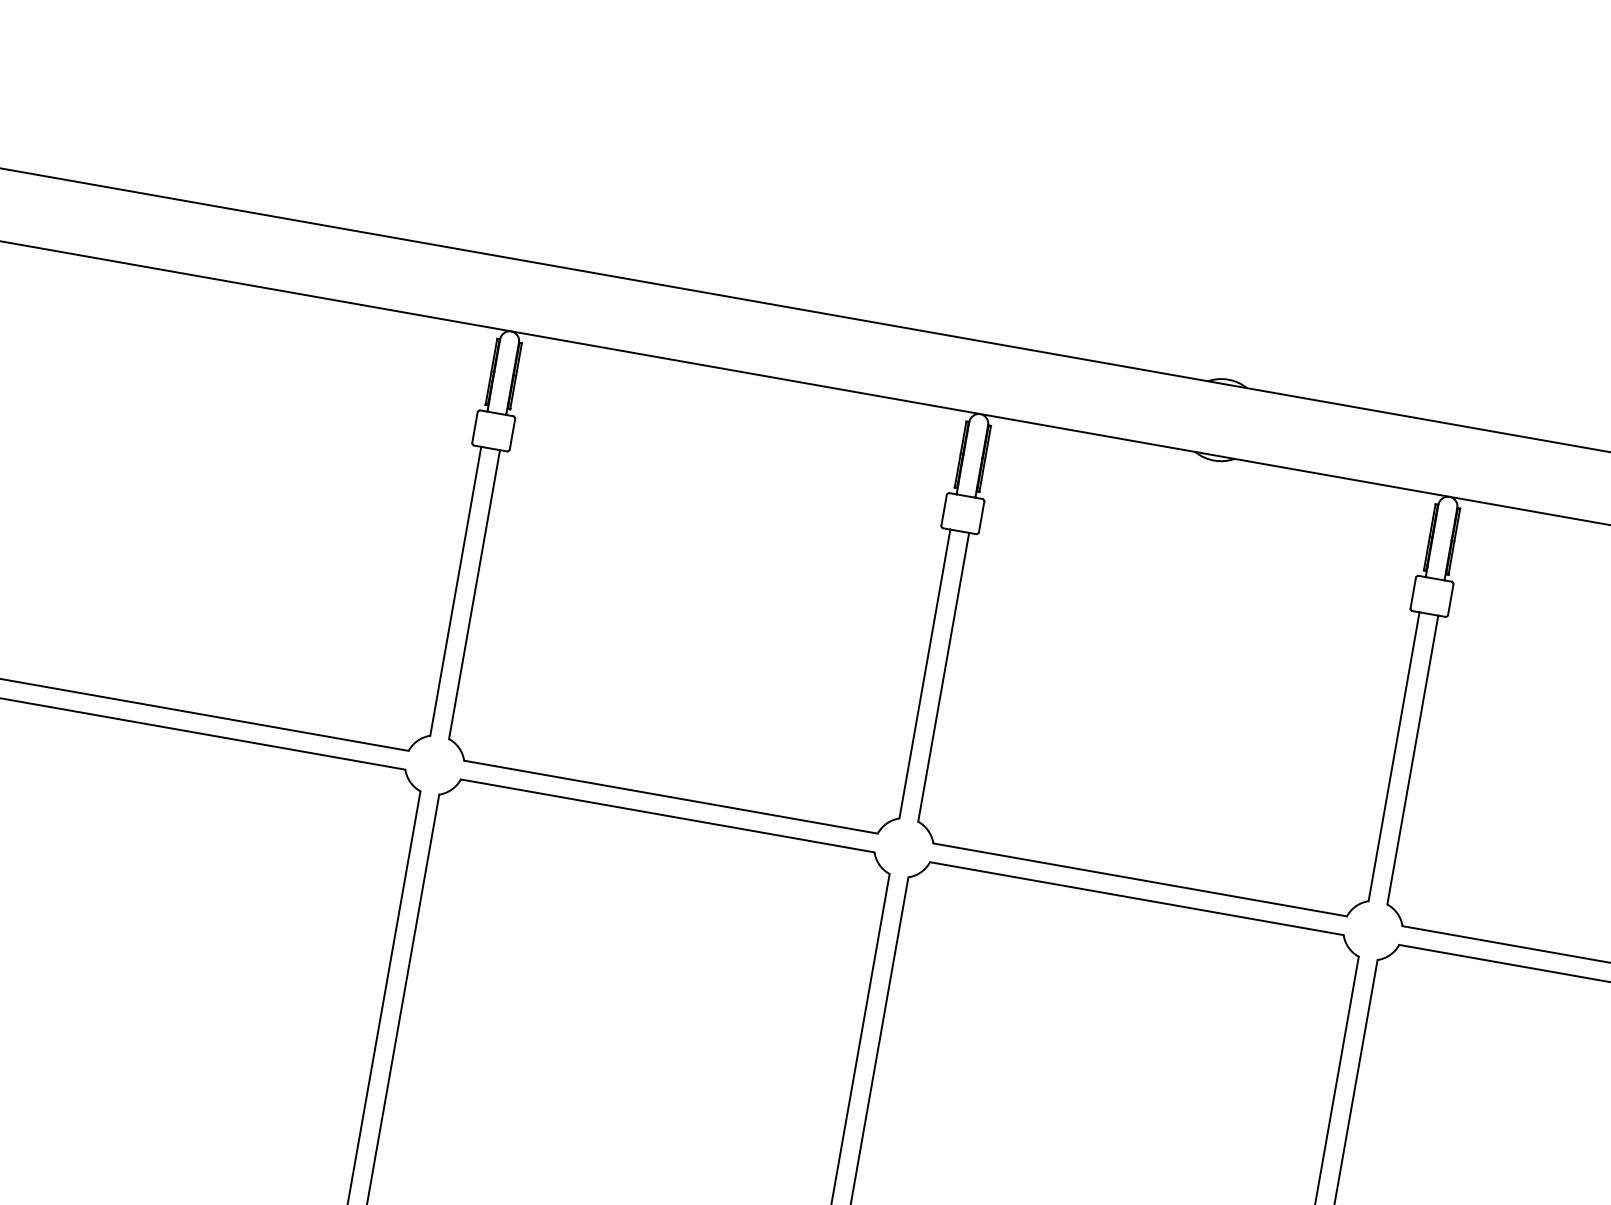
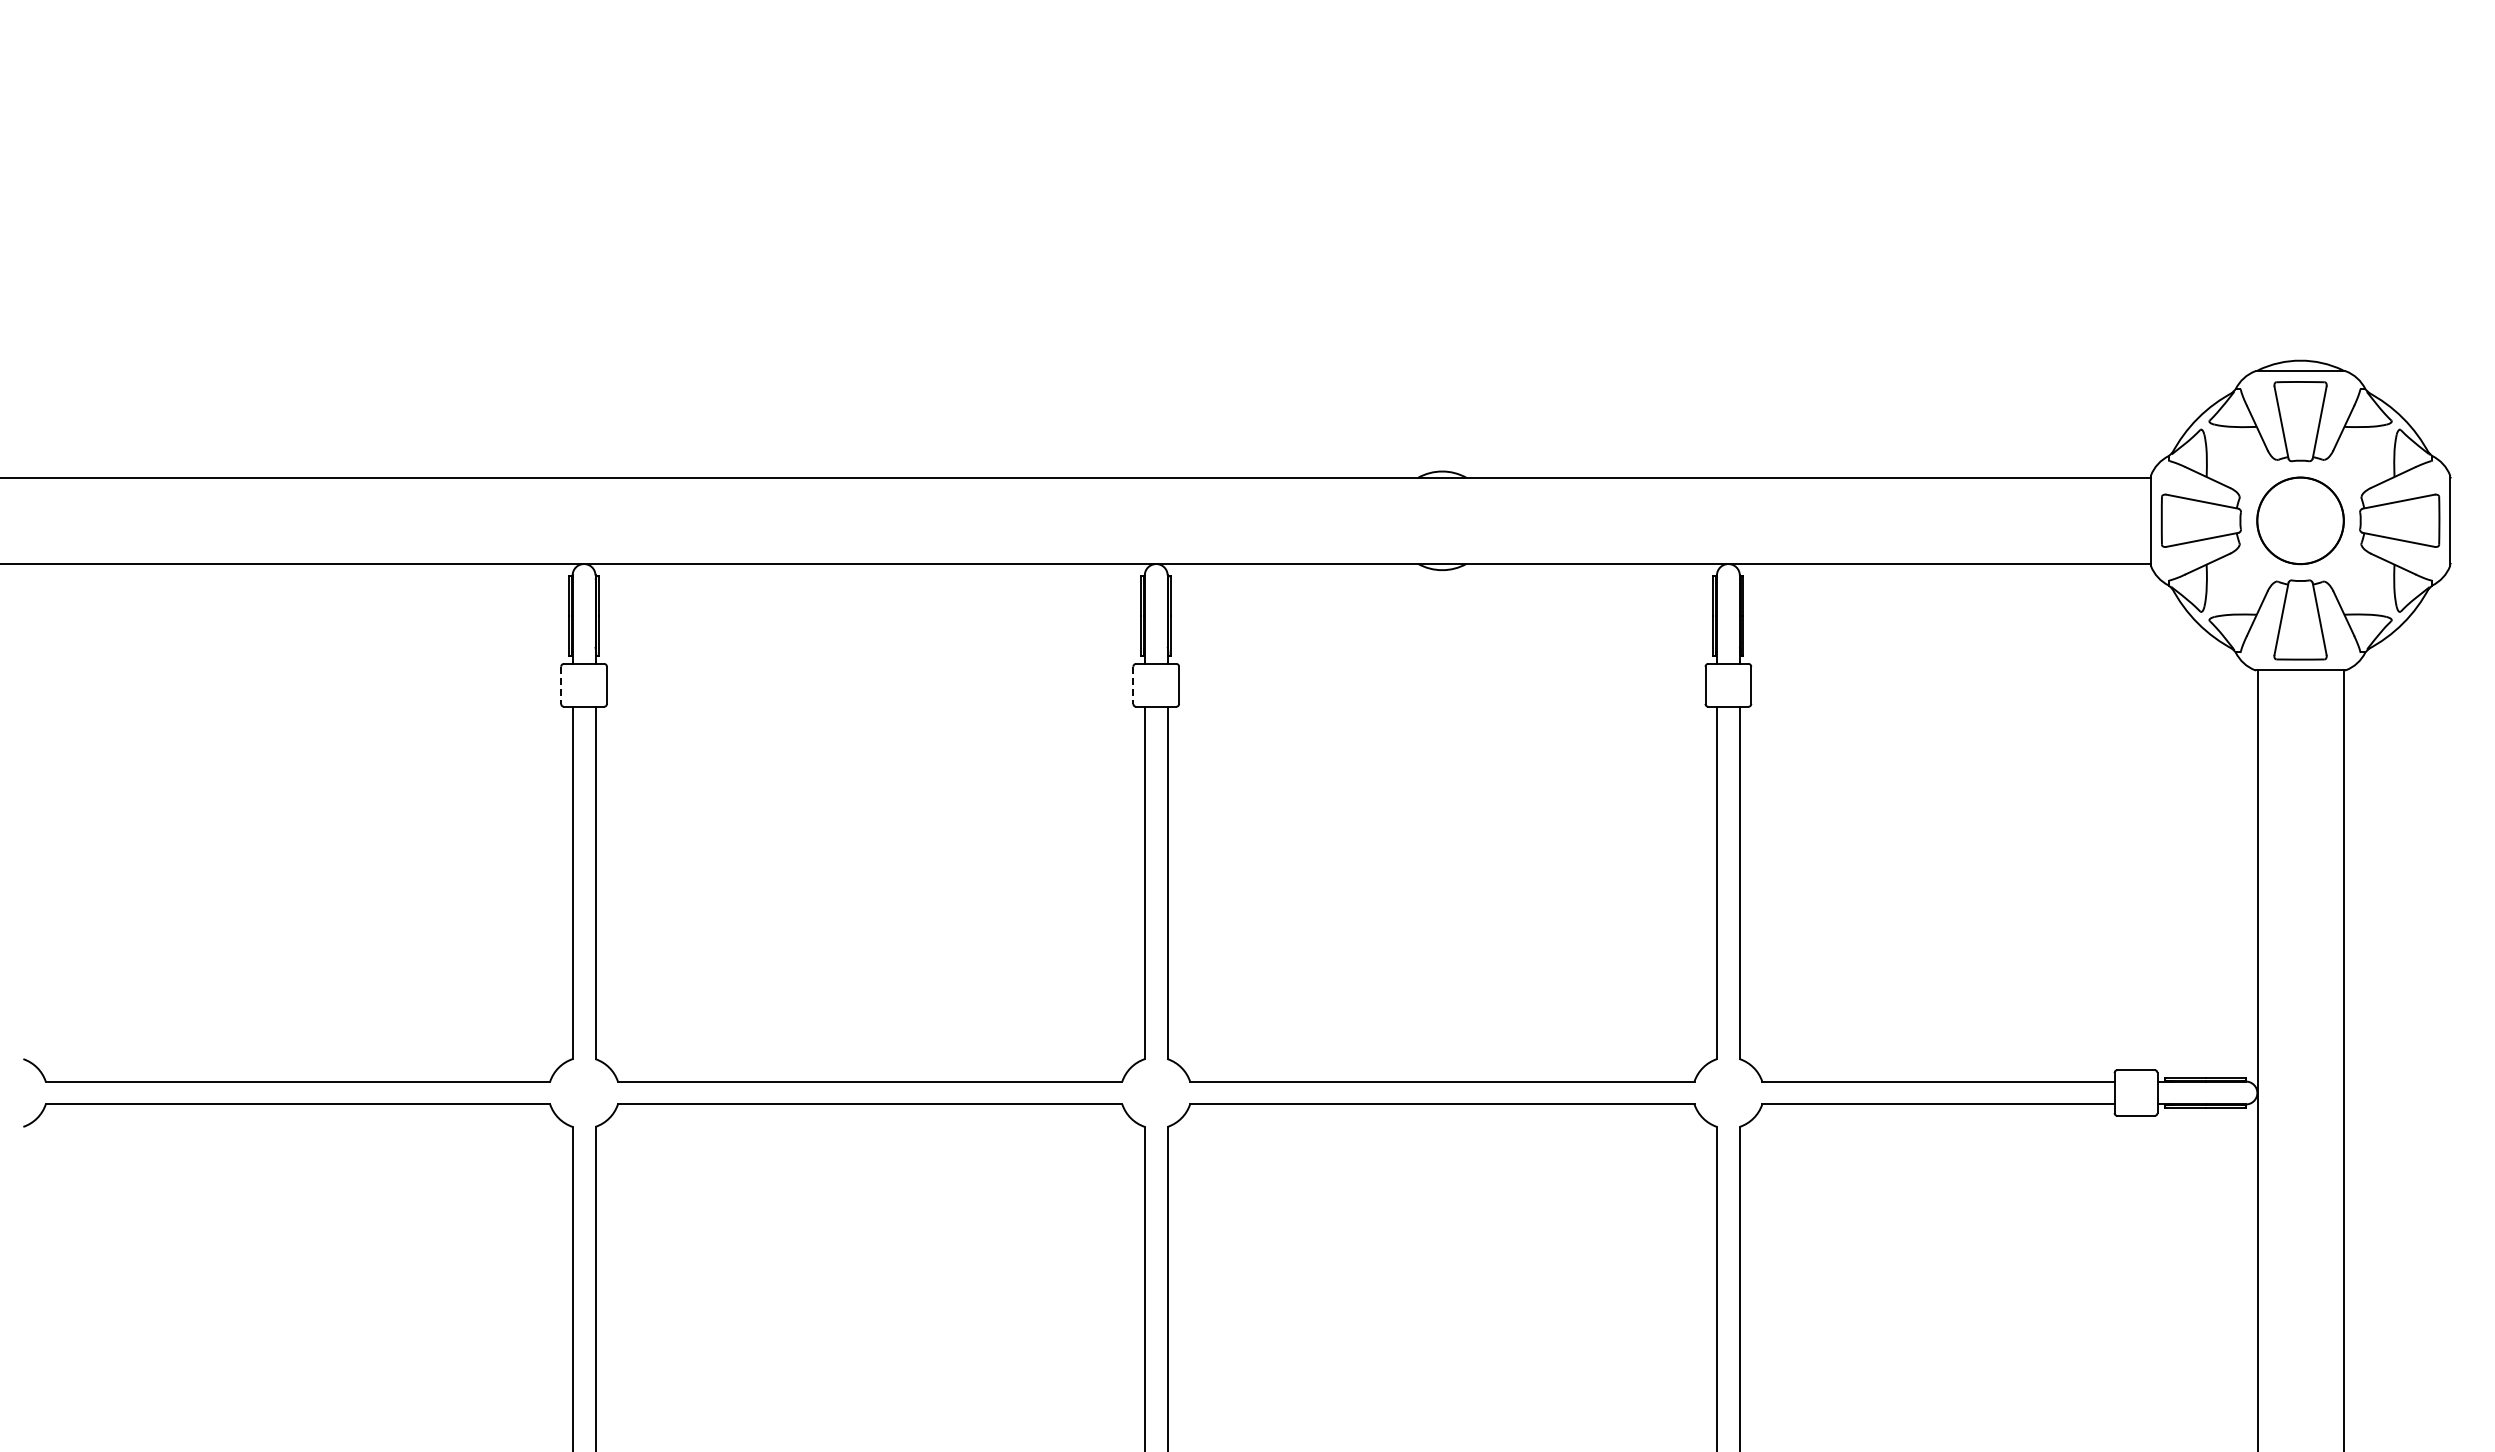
line: (475, 427) -> (561, 685), solid -> dashed
line: (944, 510) -> (1133, 685), solid -> dashed

